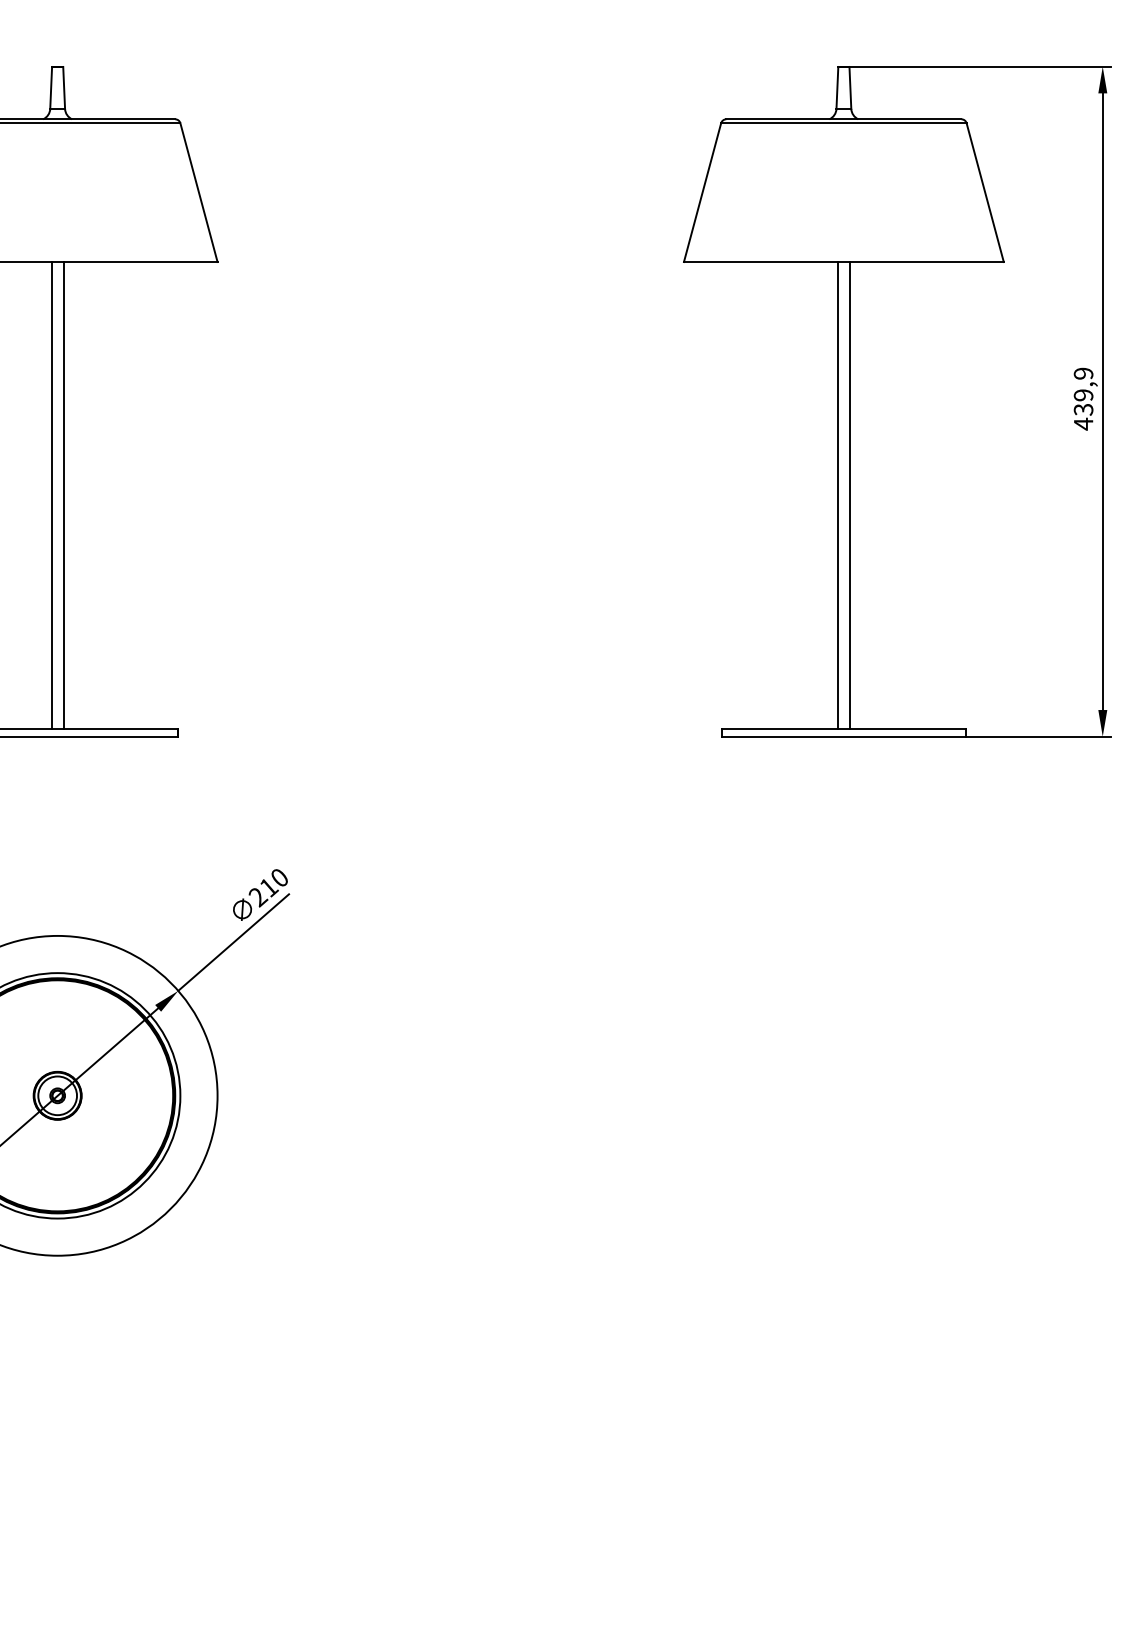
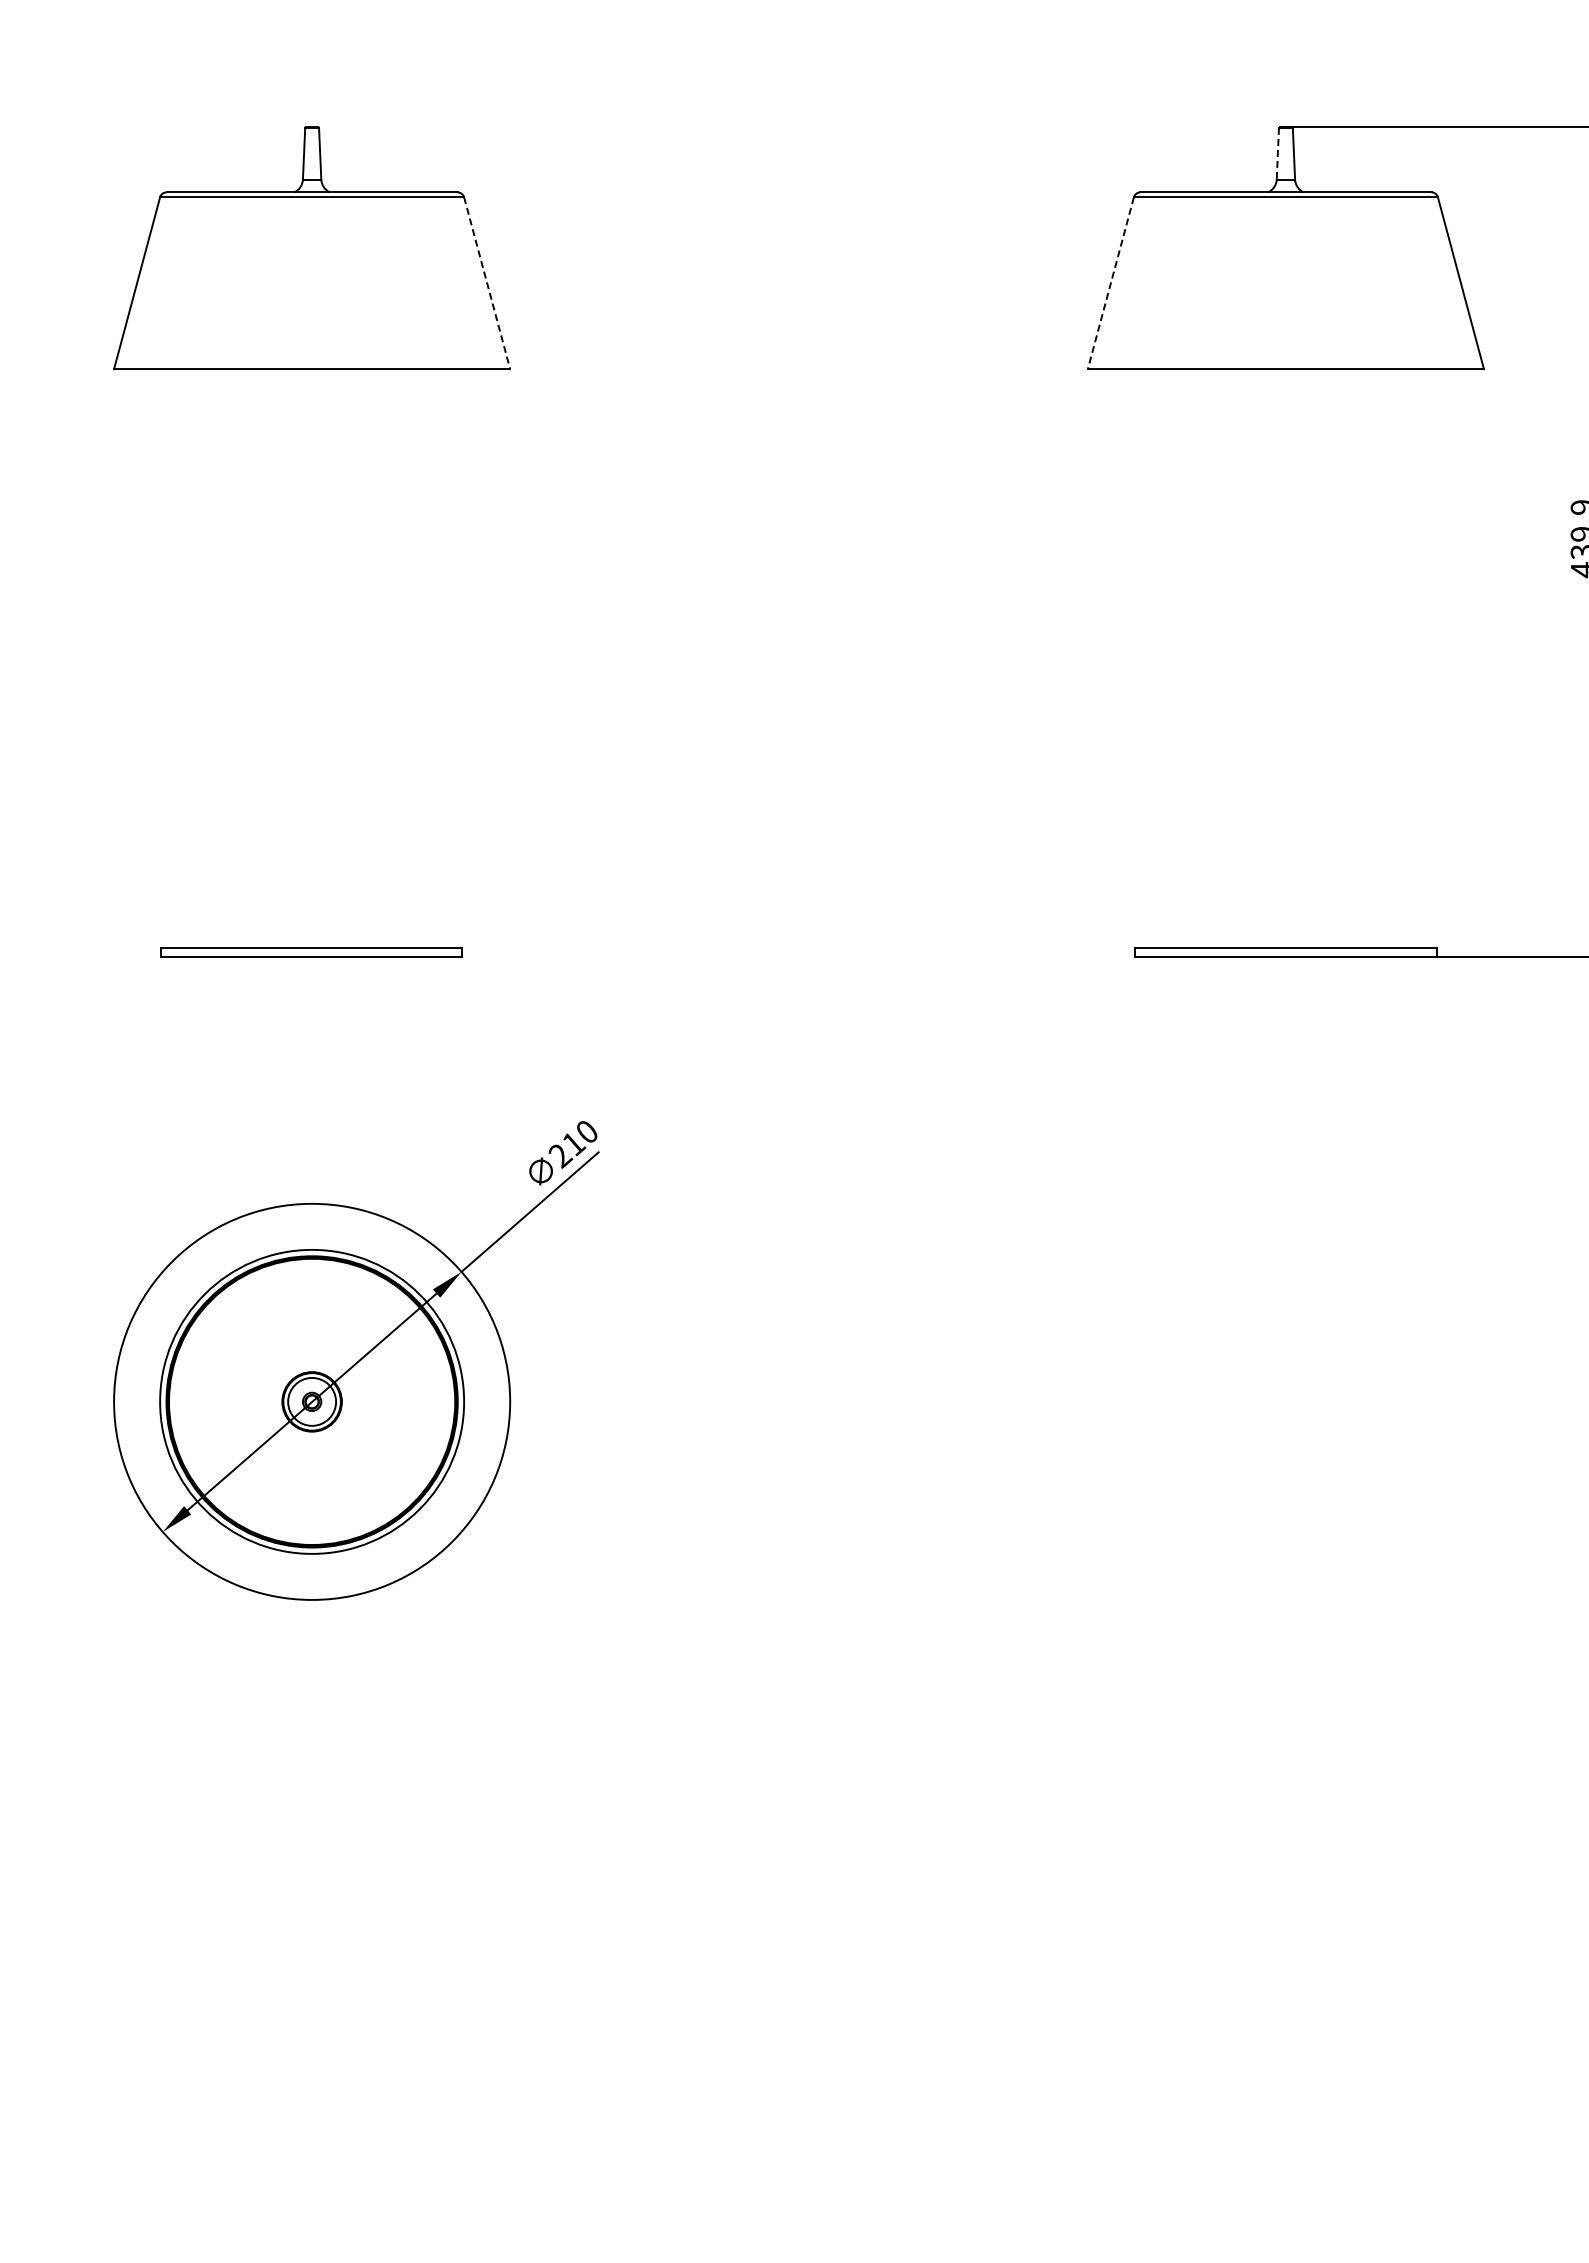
line: (837, 87) -> (1277, 153), solid -> dashed
line: (199, 192) -> (487, 283), solid -> dashed
line: (702, 192) -> (1110, 283), solid -> dashed
line: (51, 495) -> (304, 658), removed
line: (63, 495) -> (319, 658), removed
line: (837, 495) -> (1278, 658), removed
line: (850, 495) -> (1293, 658), removed

